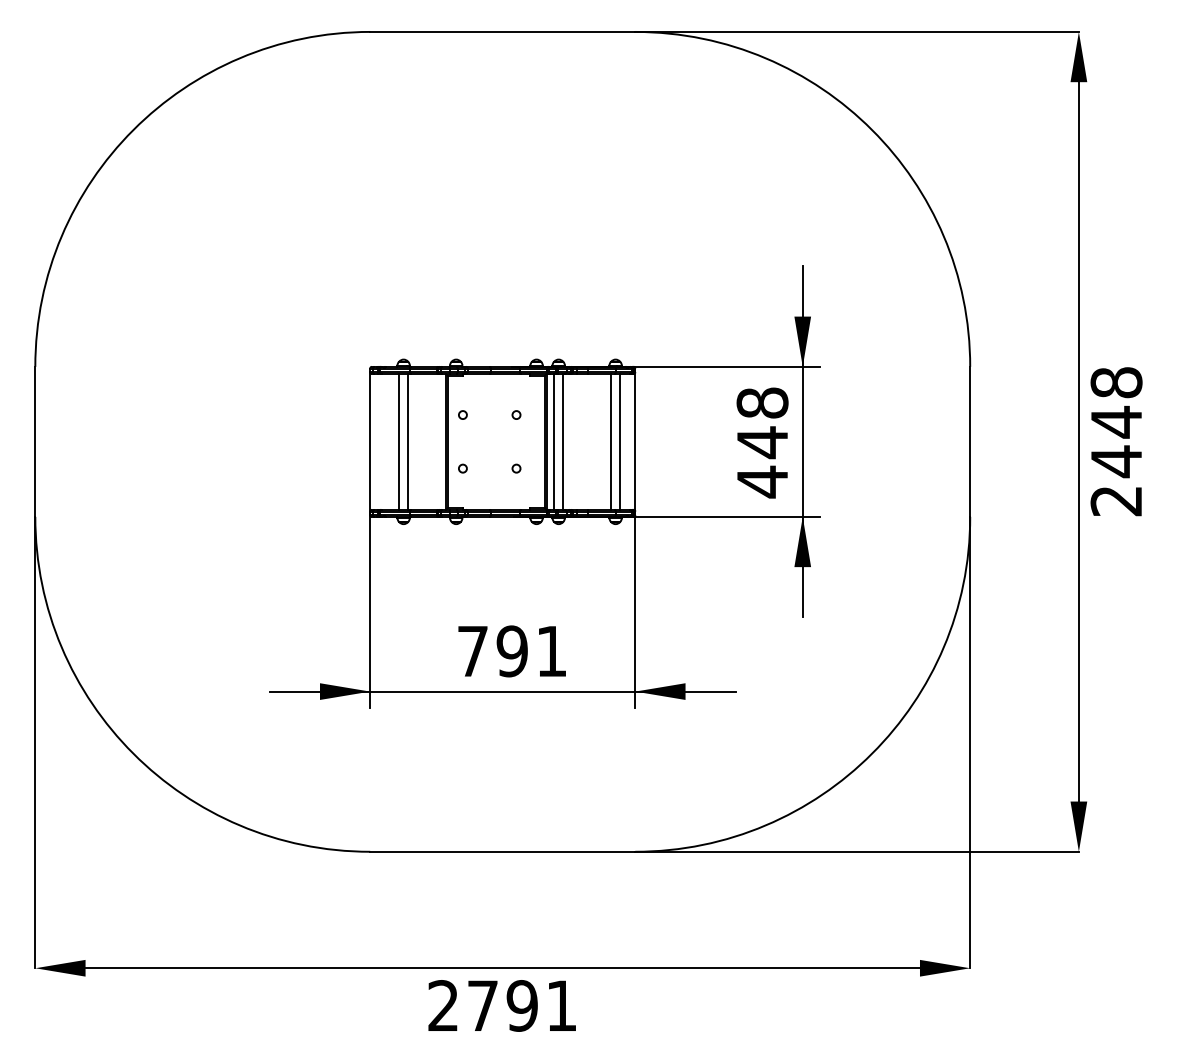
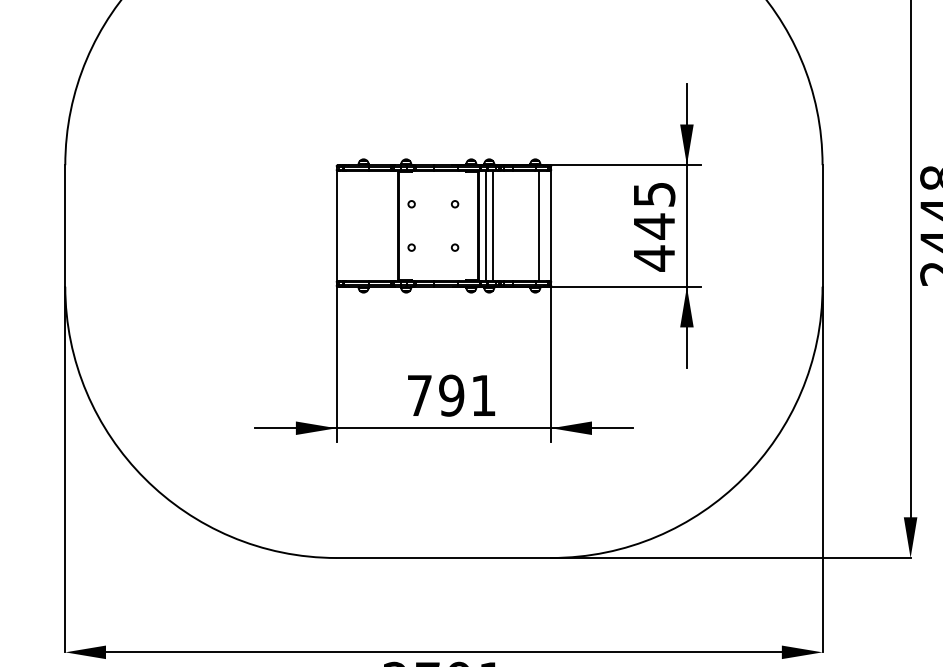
text: (762, 402) -> (654, 194), 448 -> 445
line: (399, 441) -> (360, 225), removed
line: (408, 441) -> (367, 225), removed
line: (611, 441) -> (532, 225), removed

